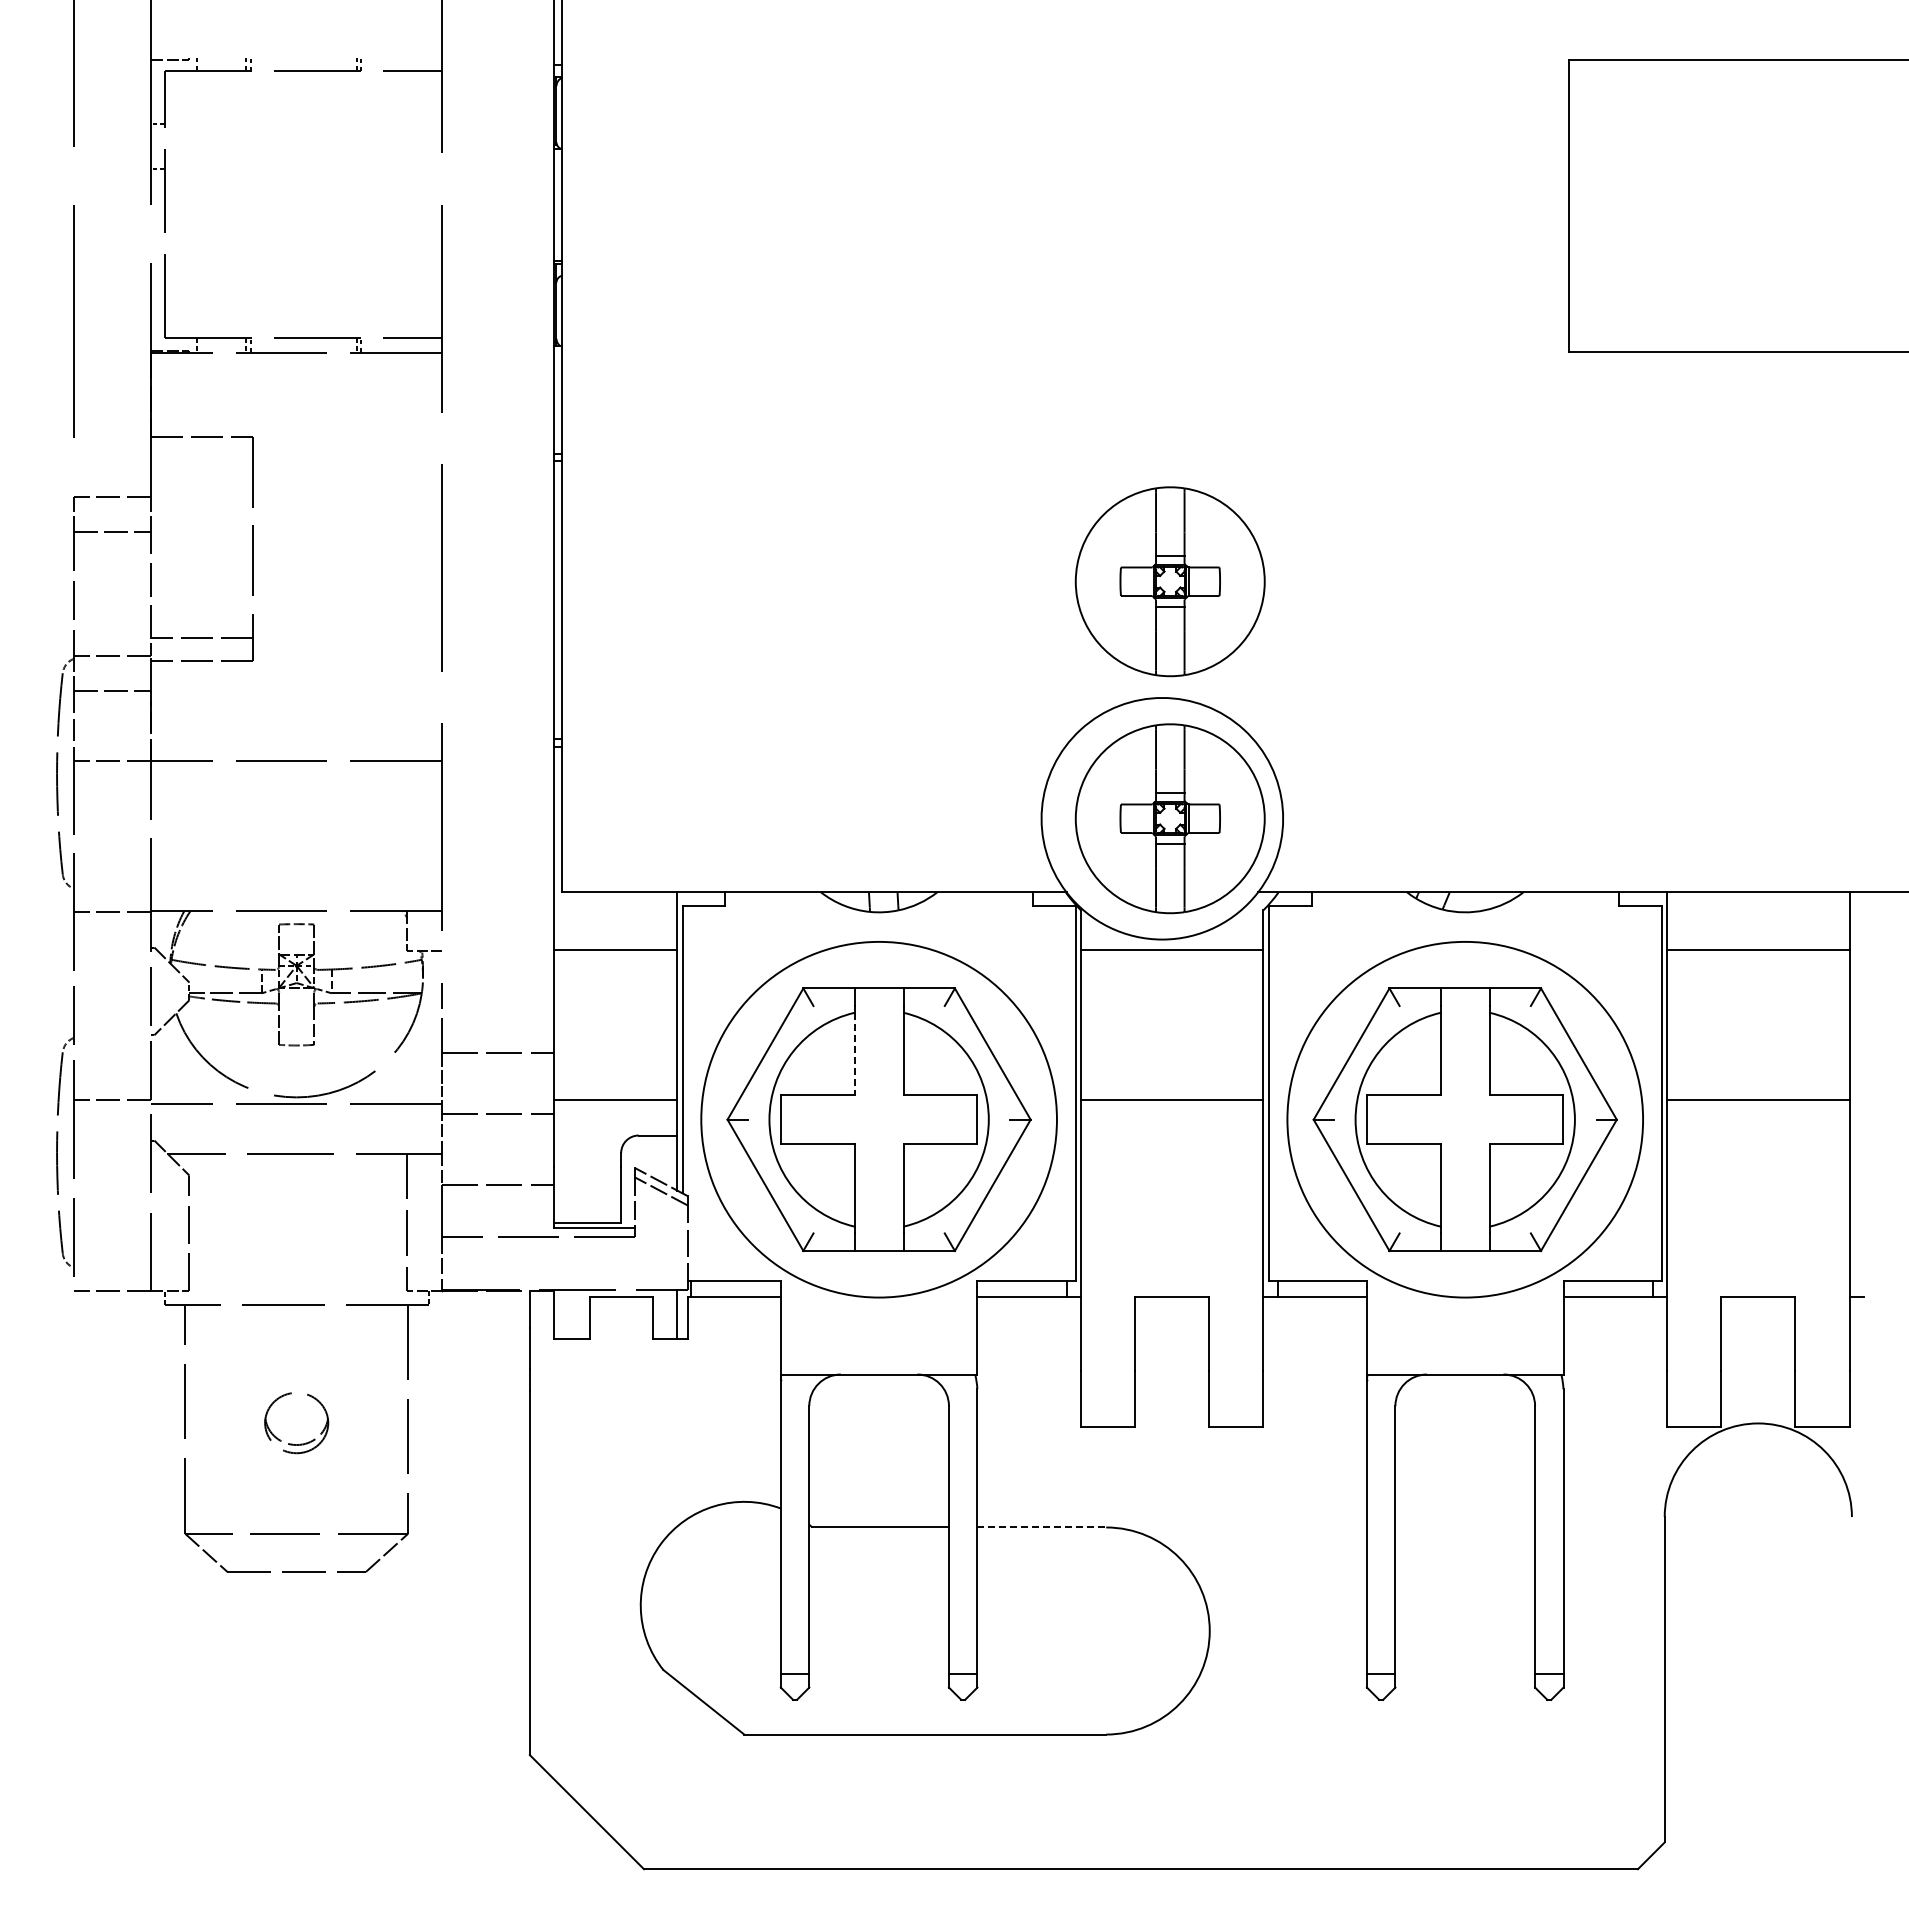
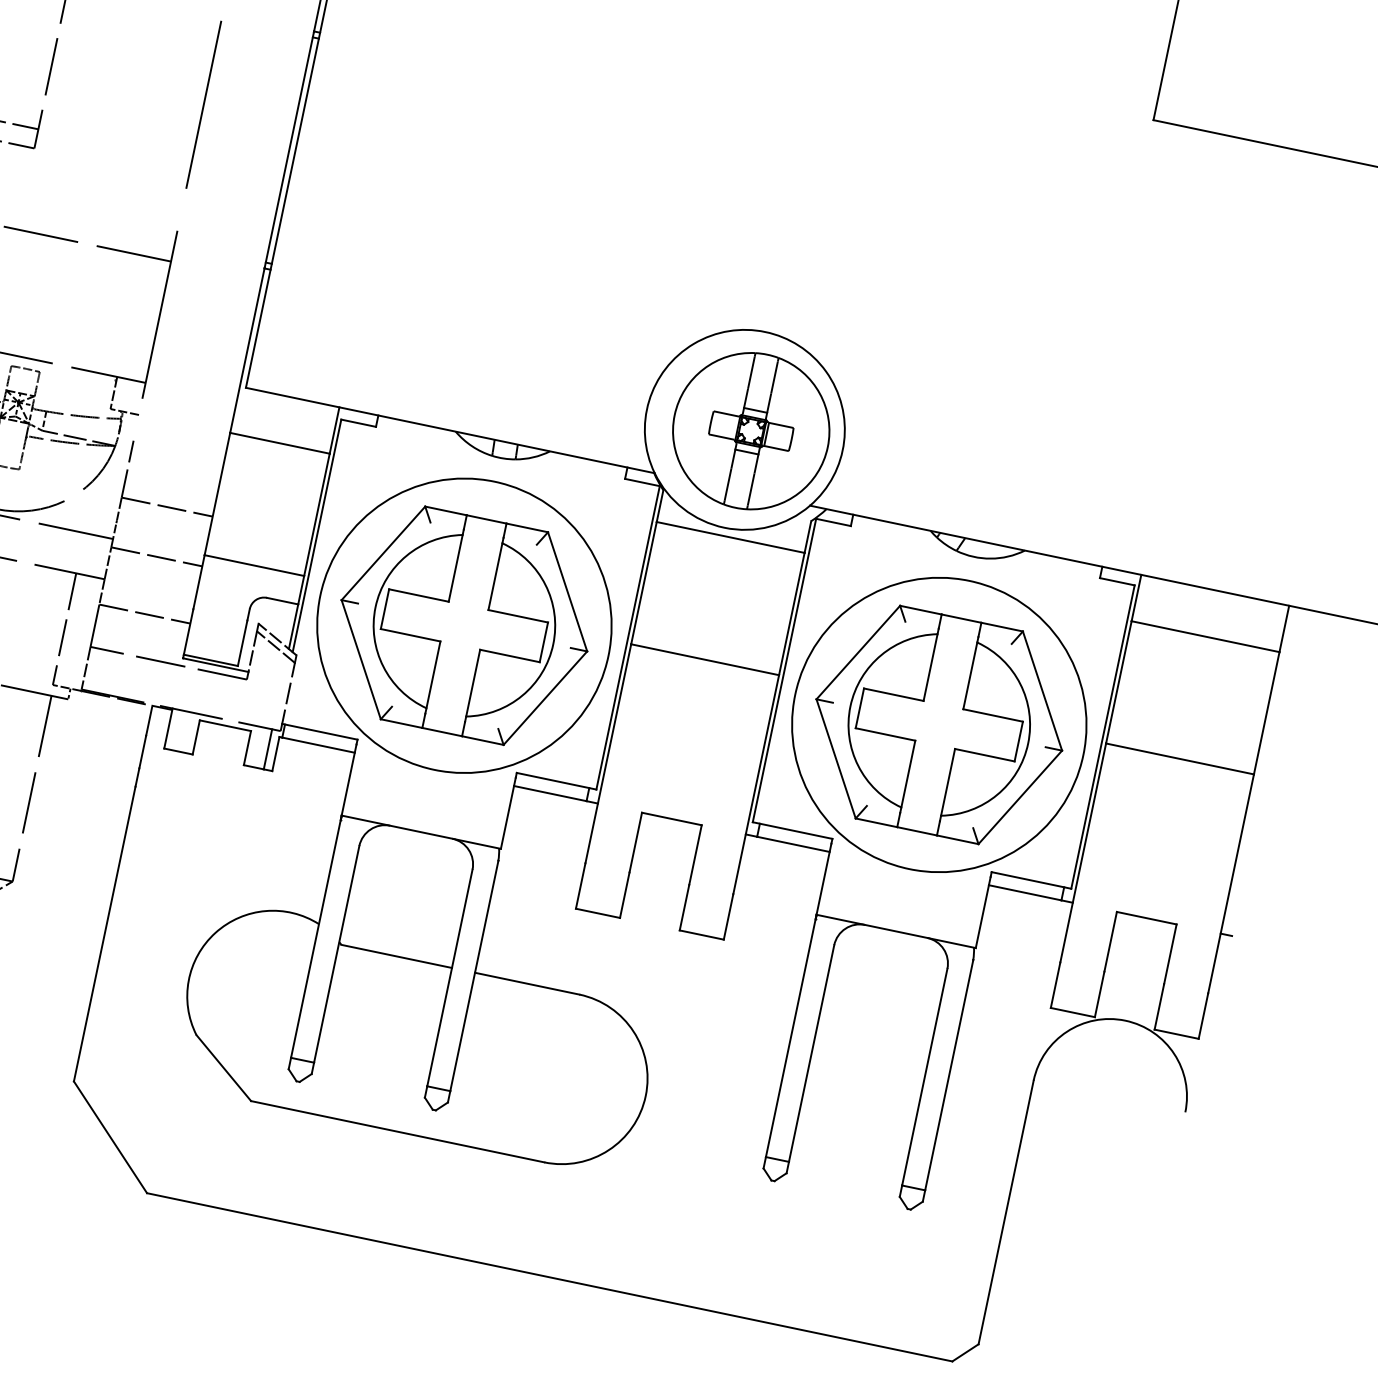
part: (1169, 581) -> (790, 238), removed
line: (854, 1054) -> (455, 568), dashed -> solid
line: (1042, 1527) -> (527, 983), dashed -> solid

